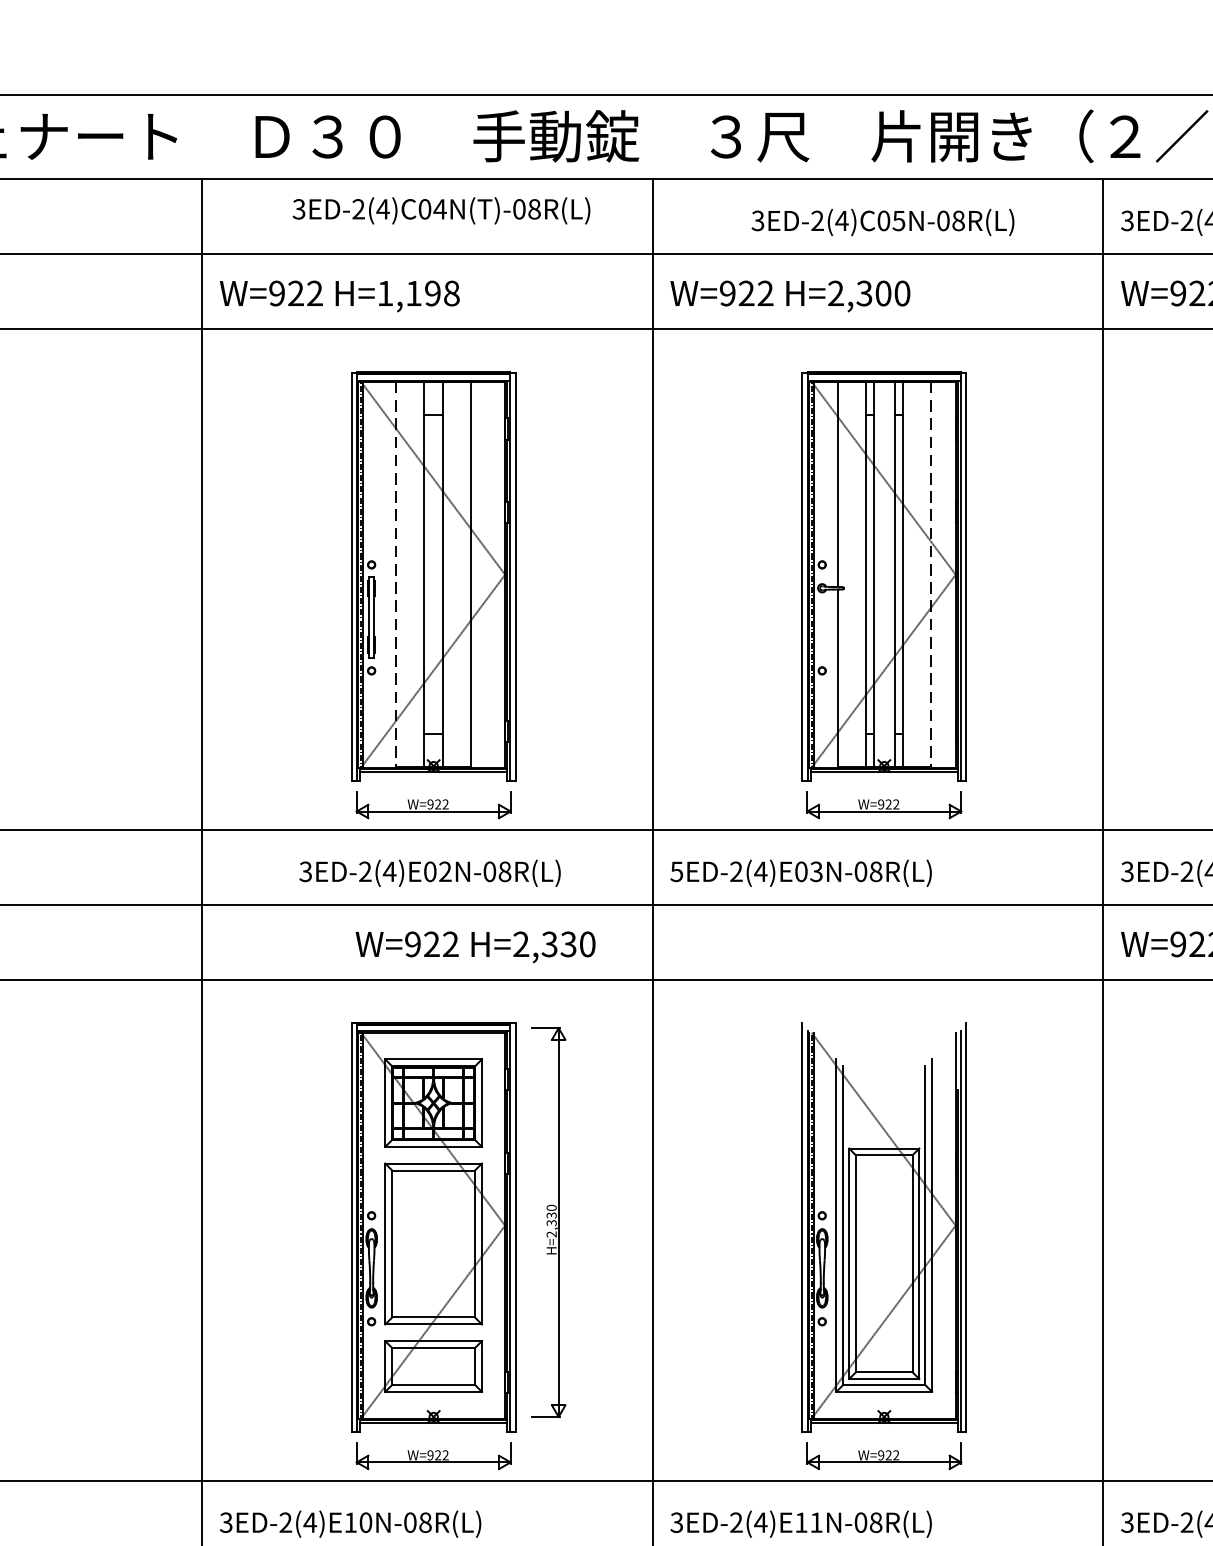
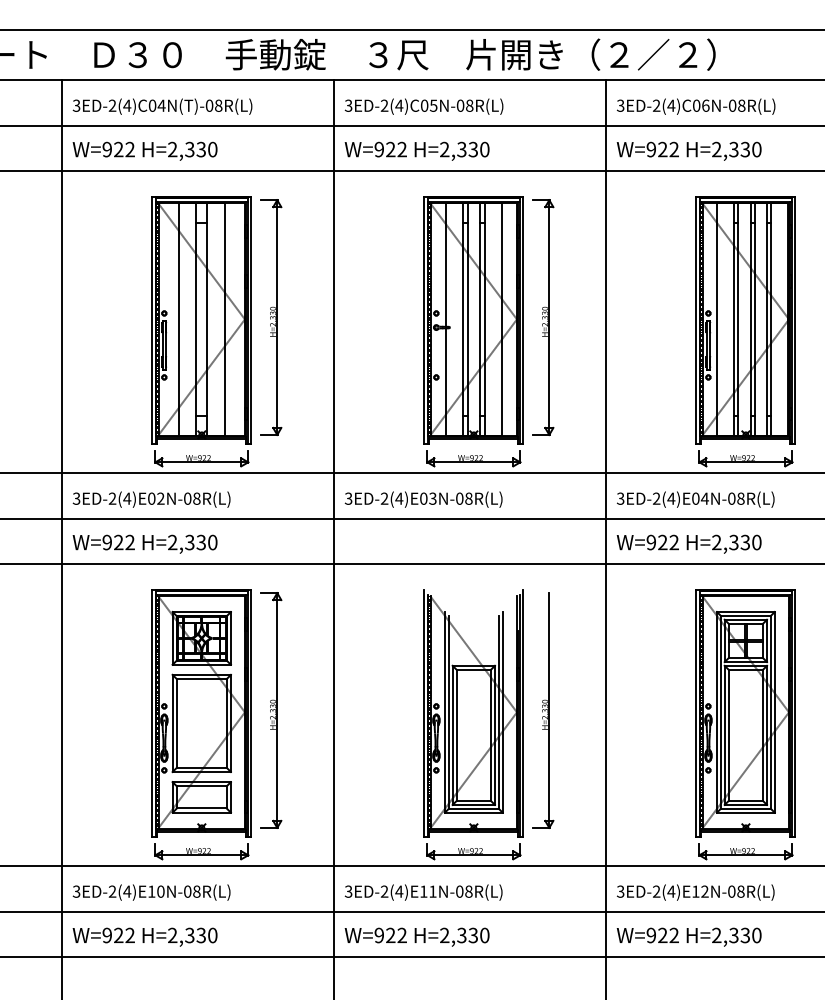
text: (441, 210) -> (162, 106), moved
text: (882, 222) -> (423, 106), moved
text: (418, 293) -> (192, 149), H=1,198 -> H=2,330
text: (883, 293) -> (473, 149), H=2,300 -> H=2,330
part: (549, 571) -> (271, 317), added
part: (999, 571) -> (543, 317), added
line: (396, 574) -> (179, 319), dashed -> solid
line: (931, 574) -> (502, 319), dashed -> solid
text: (676, 871) -> (348, 498), 5ED-2(4)E03N-08R(L) -> 3ED-2(4)E03N-08R(L)
text: (429, 873) -> (151, 499), moved
text: (474, 945) -> (144, 543), moved
part: (999, 1222) -> (543, 710), added

